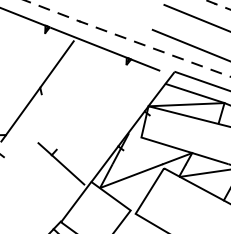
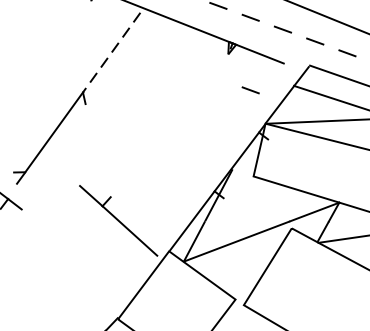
line: (57, 64) -> (112, 53), solid -> dashed
line: (139, 86) -> (250, 90), added

